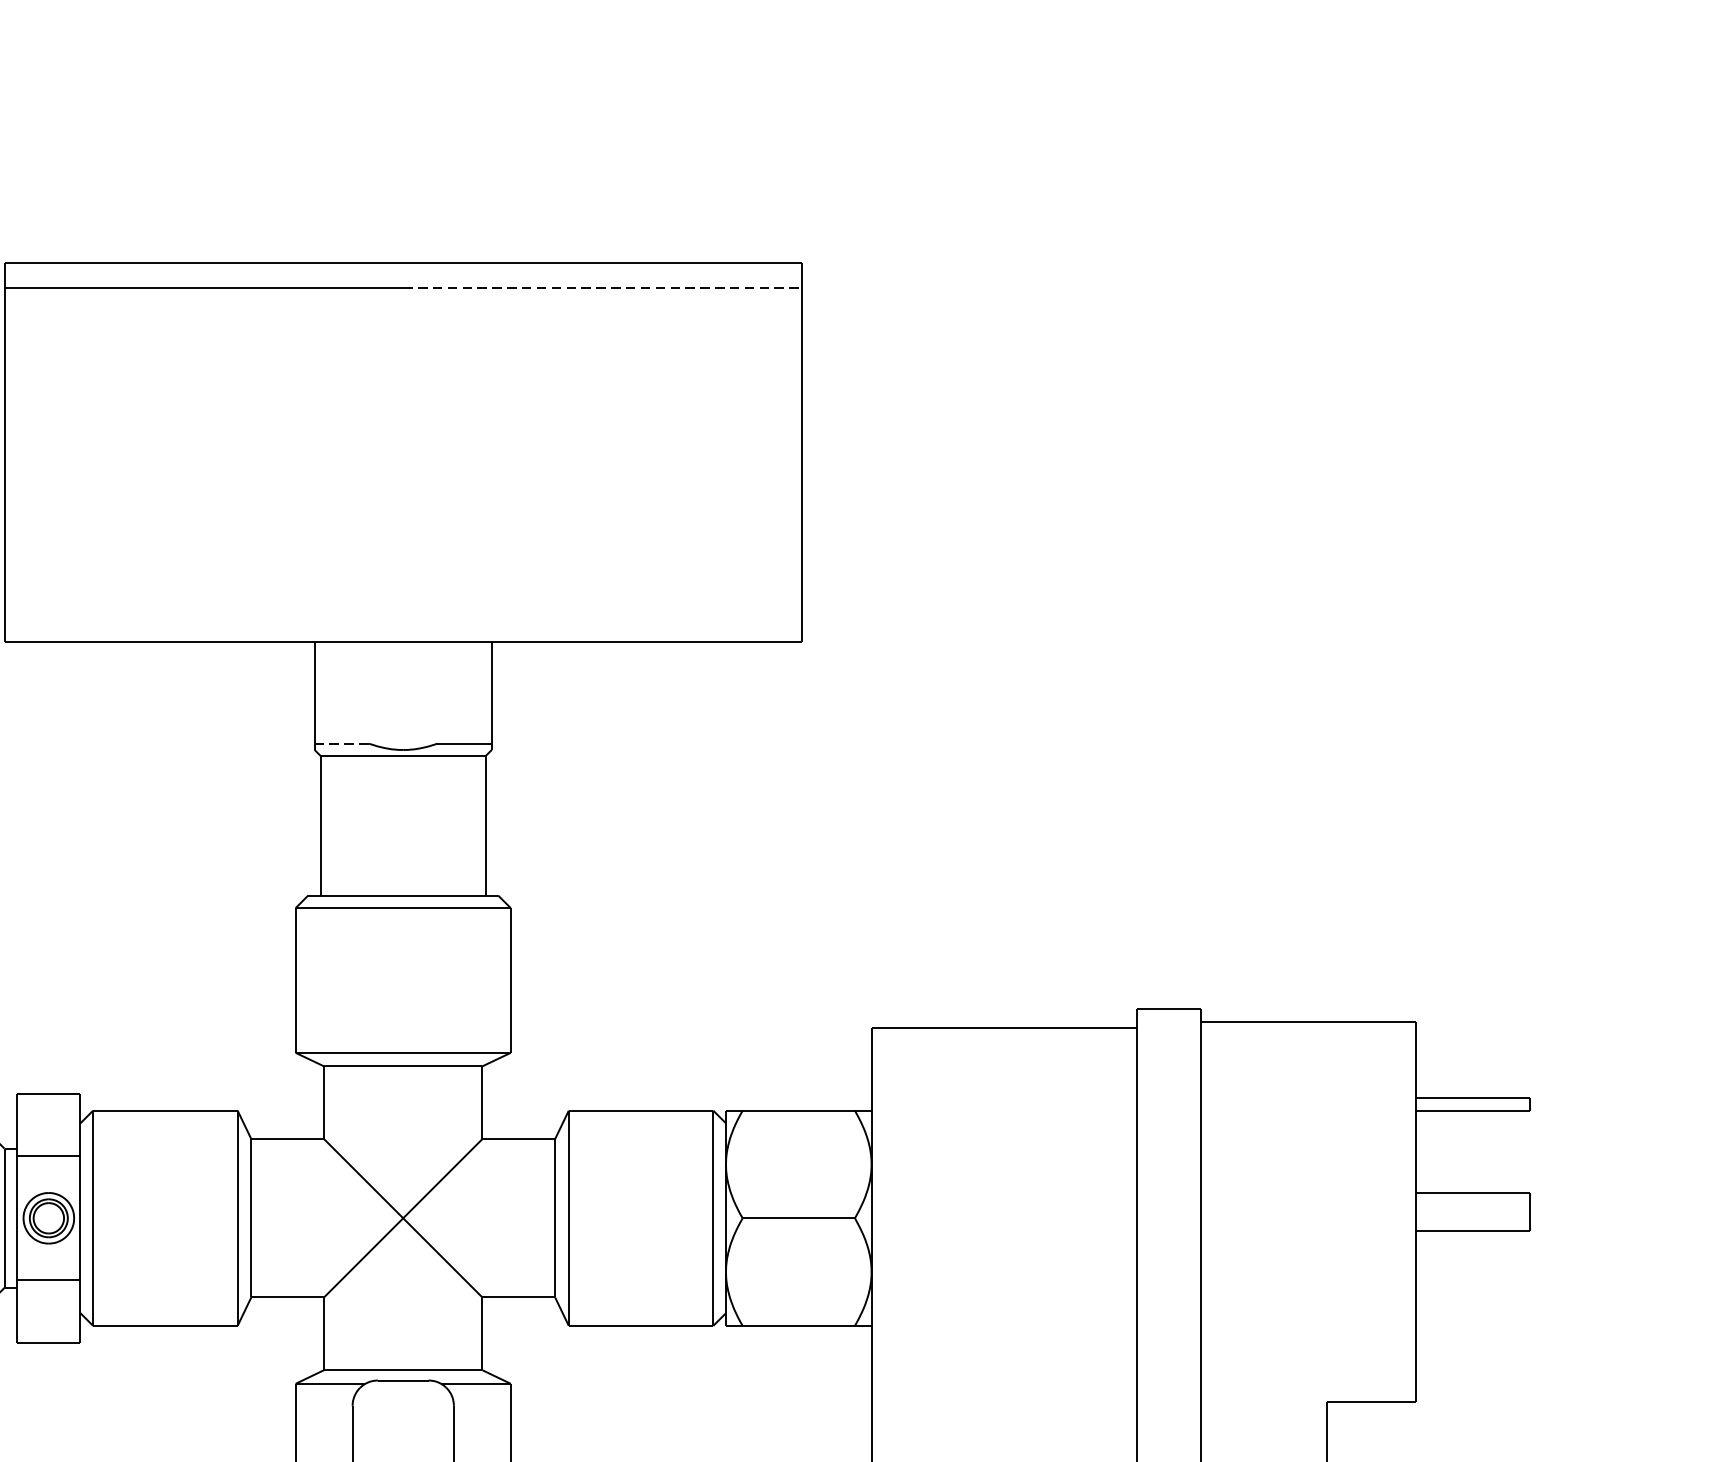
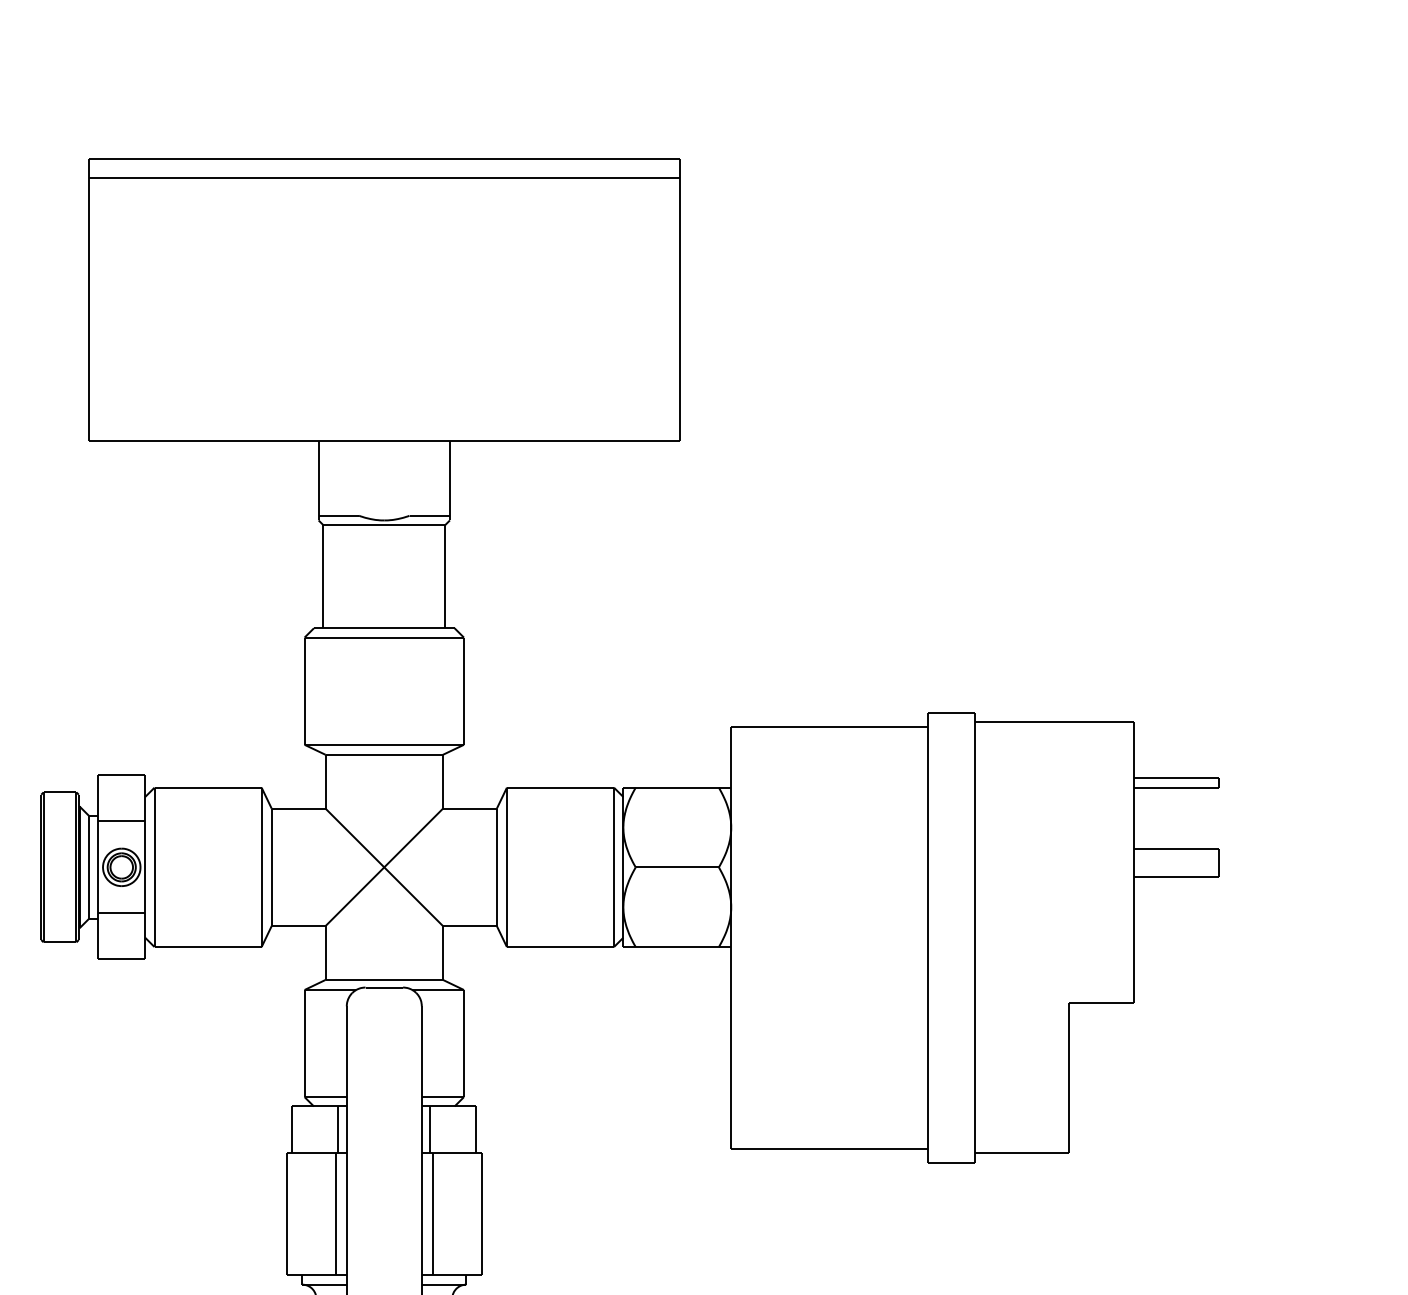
line: (601, 288) -> (531, 178), dashed -> solid
line: (342, 743) -> (339, 515), dashed -> solid

